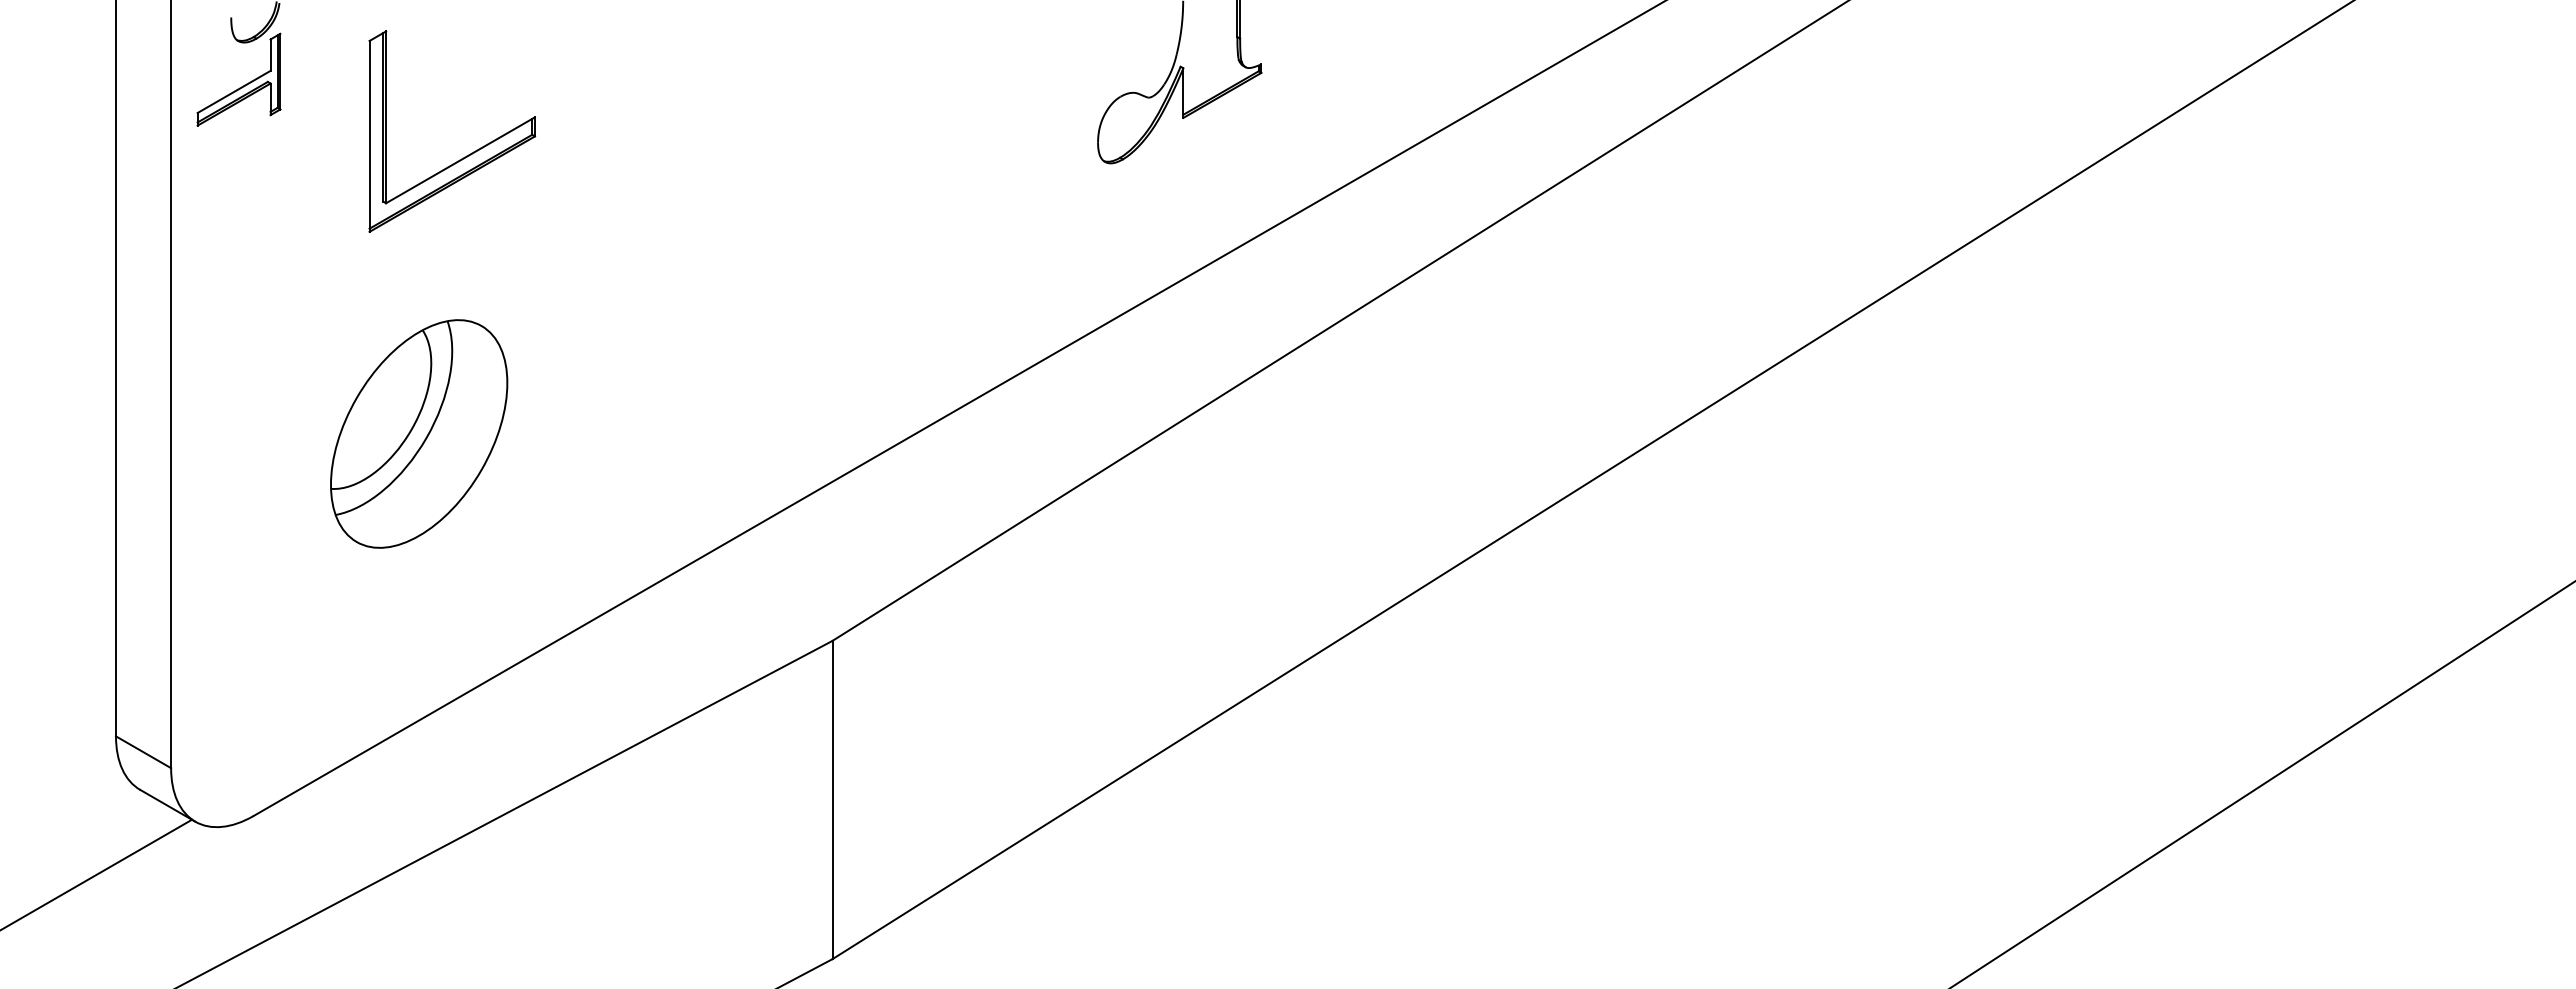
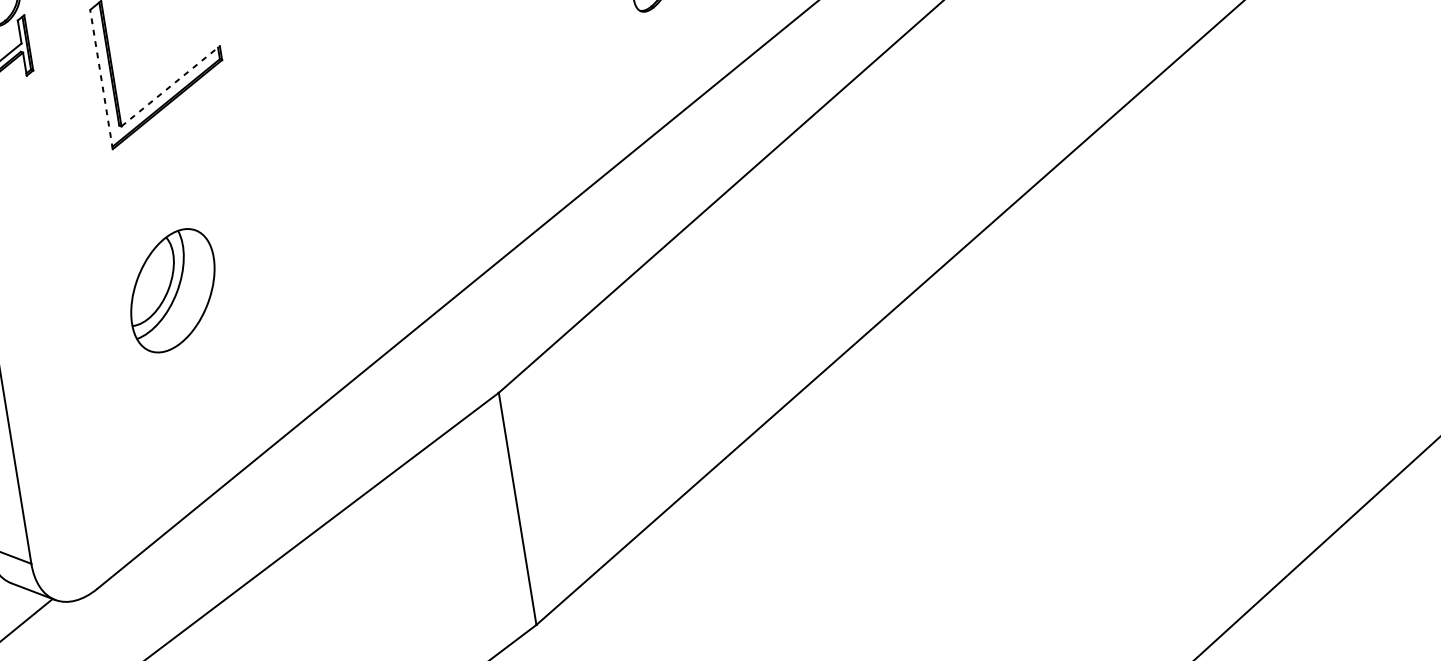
line: (369, 135) -> (101, 78), solid -> dashed
line: (460, 160) -> (170, 86), solid -> dashed
part: (419, 433) -> (173, 290), size x0.7

